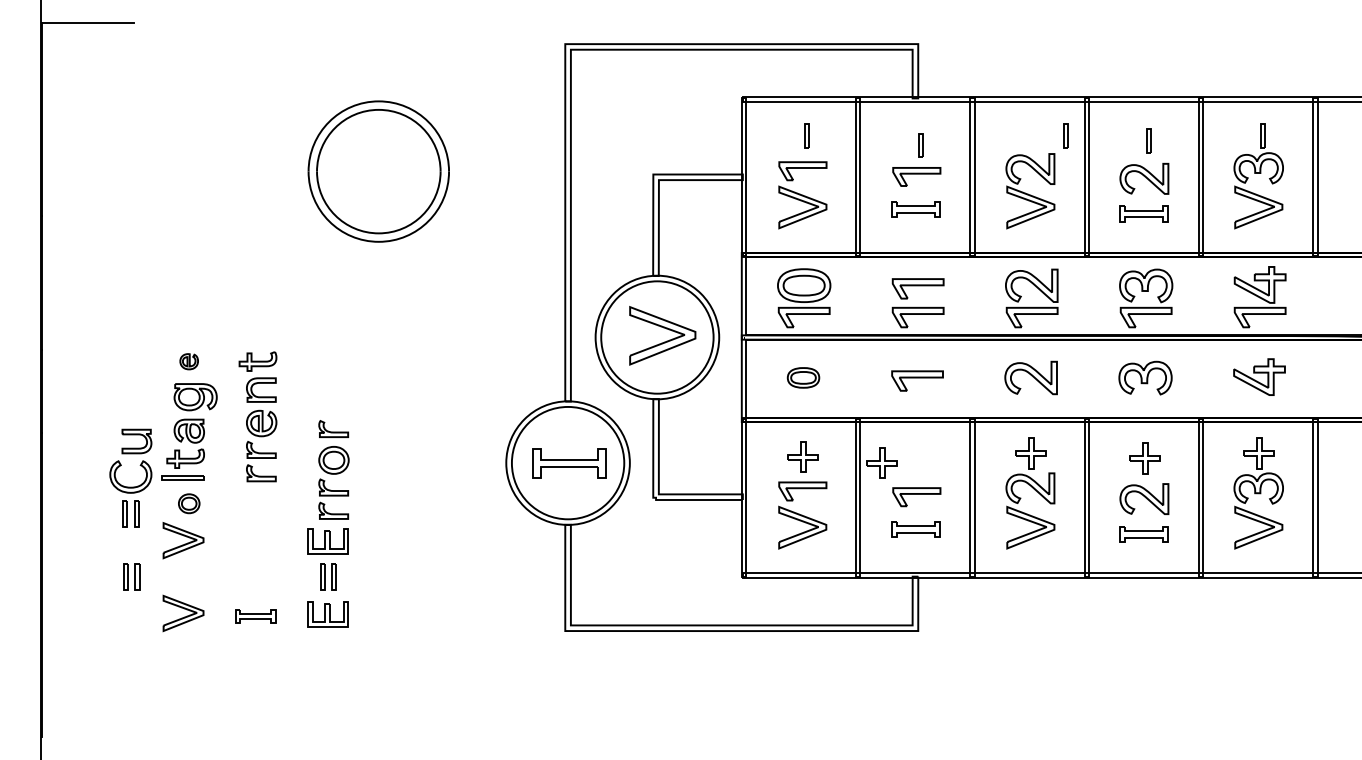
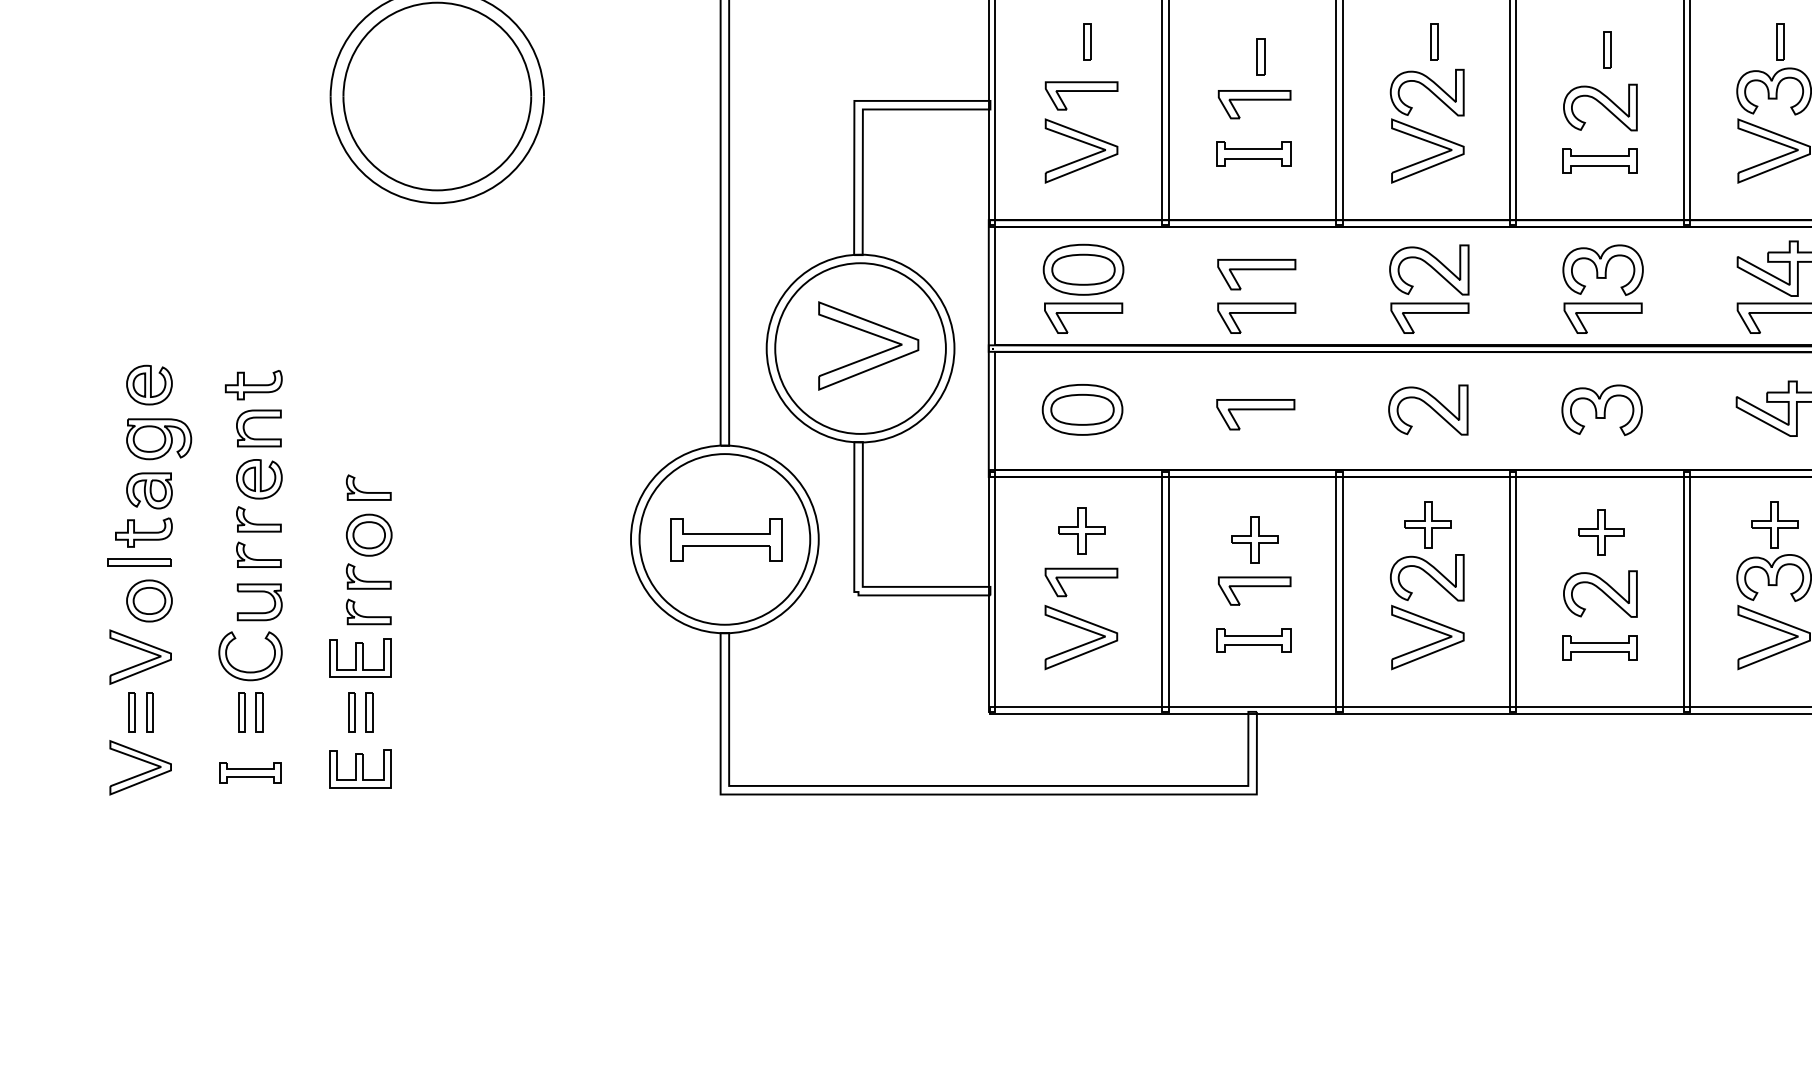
part: (1065, 135) -> (1433, 41), moved
part: (188, 361) -> (148, 385), size x1.67
part: (803, 377) -> (1082, 409), size x1.67
part: (881, 462) -> (1254, 538), moved
part: (130, 486) -> (249, 670), moved
part: (188, 503) -> (148, 600), size x1.43
part: (131, 576) -> (140, 711), moved

